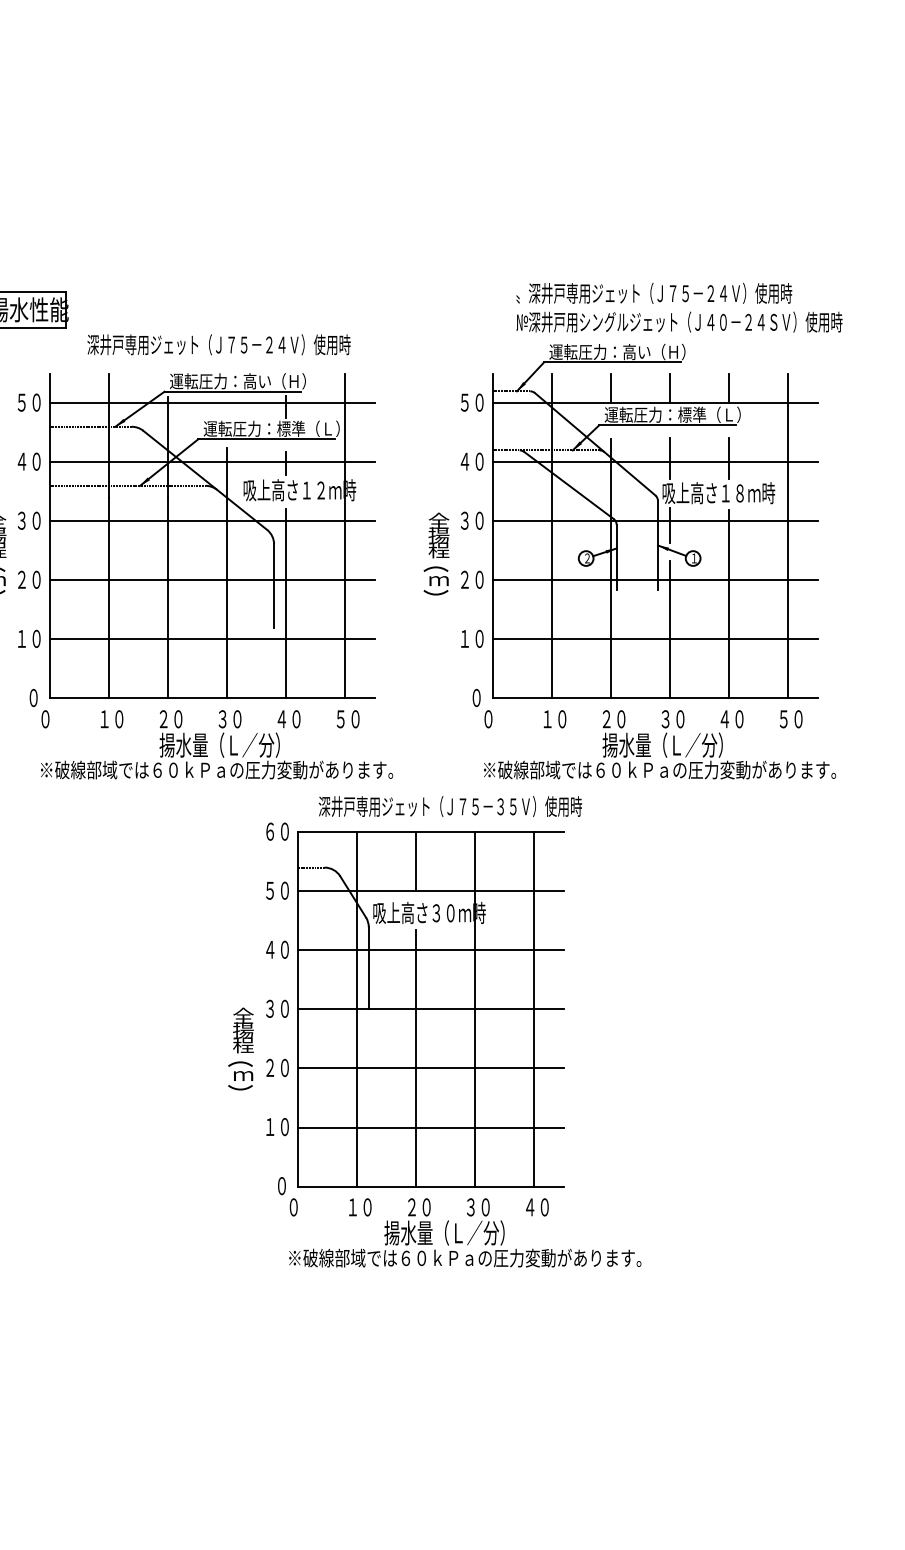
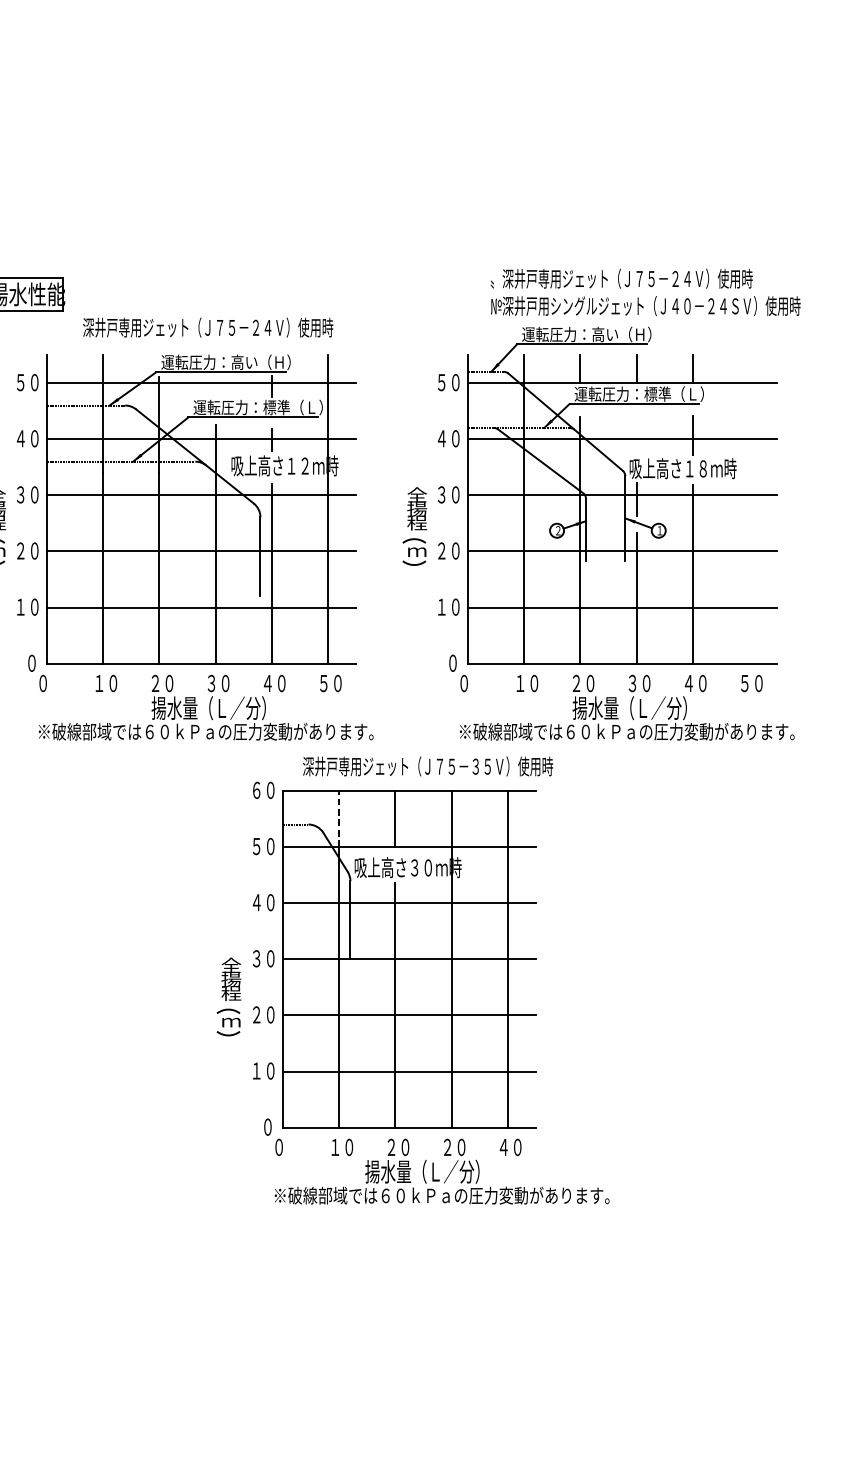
line: (669, 458) -> (636, 435), removed
line: (787, 535) -> (748, 508), removed
line: (356, 861) -> (338, 818), solid -> dashed
text: (470, 1207) -> (447, 1147), ３０ -> ２０

